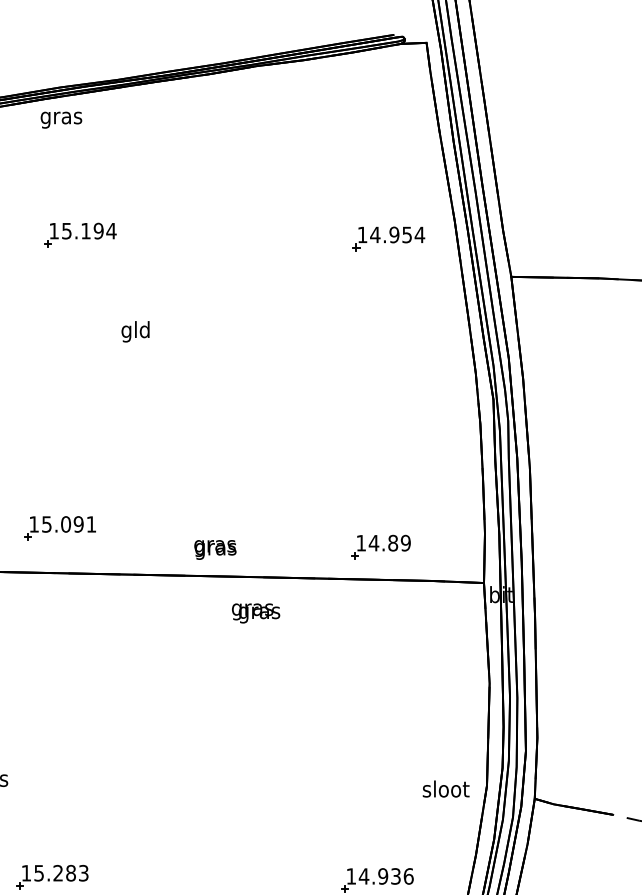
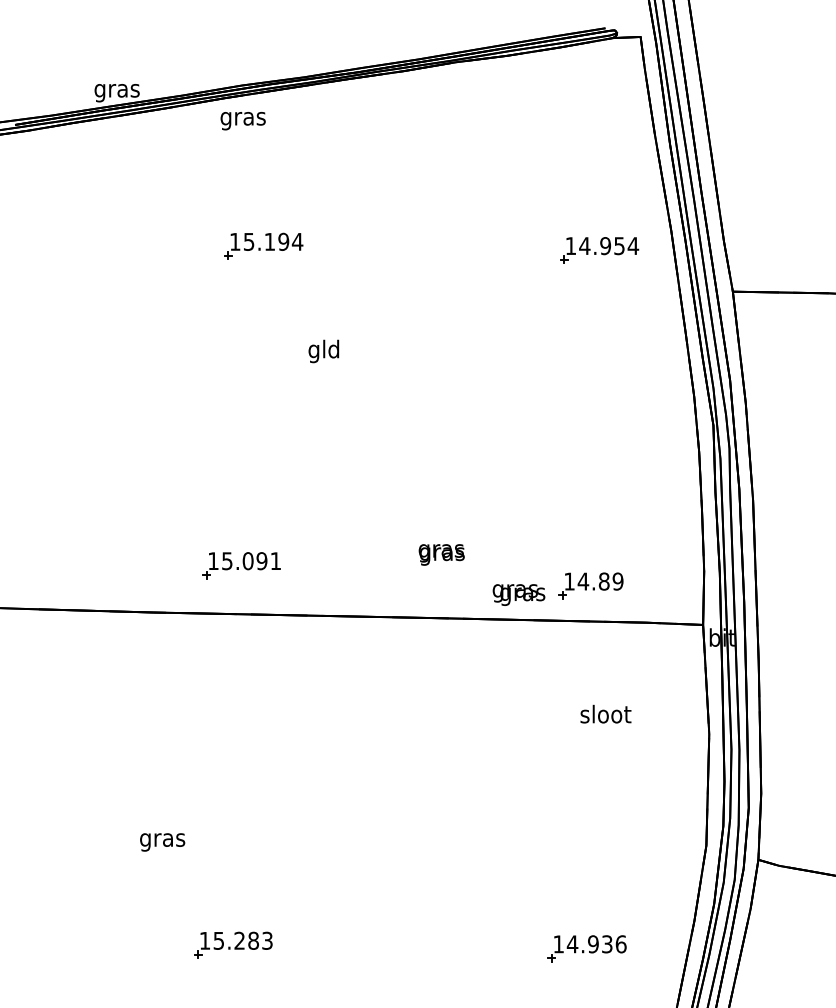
text: (215, 549) -> (441, 554), moved
text: (255, 612) -> (518, 594), moved
text: (445, 788) -> (605, 713), moved

